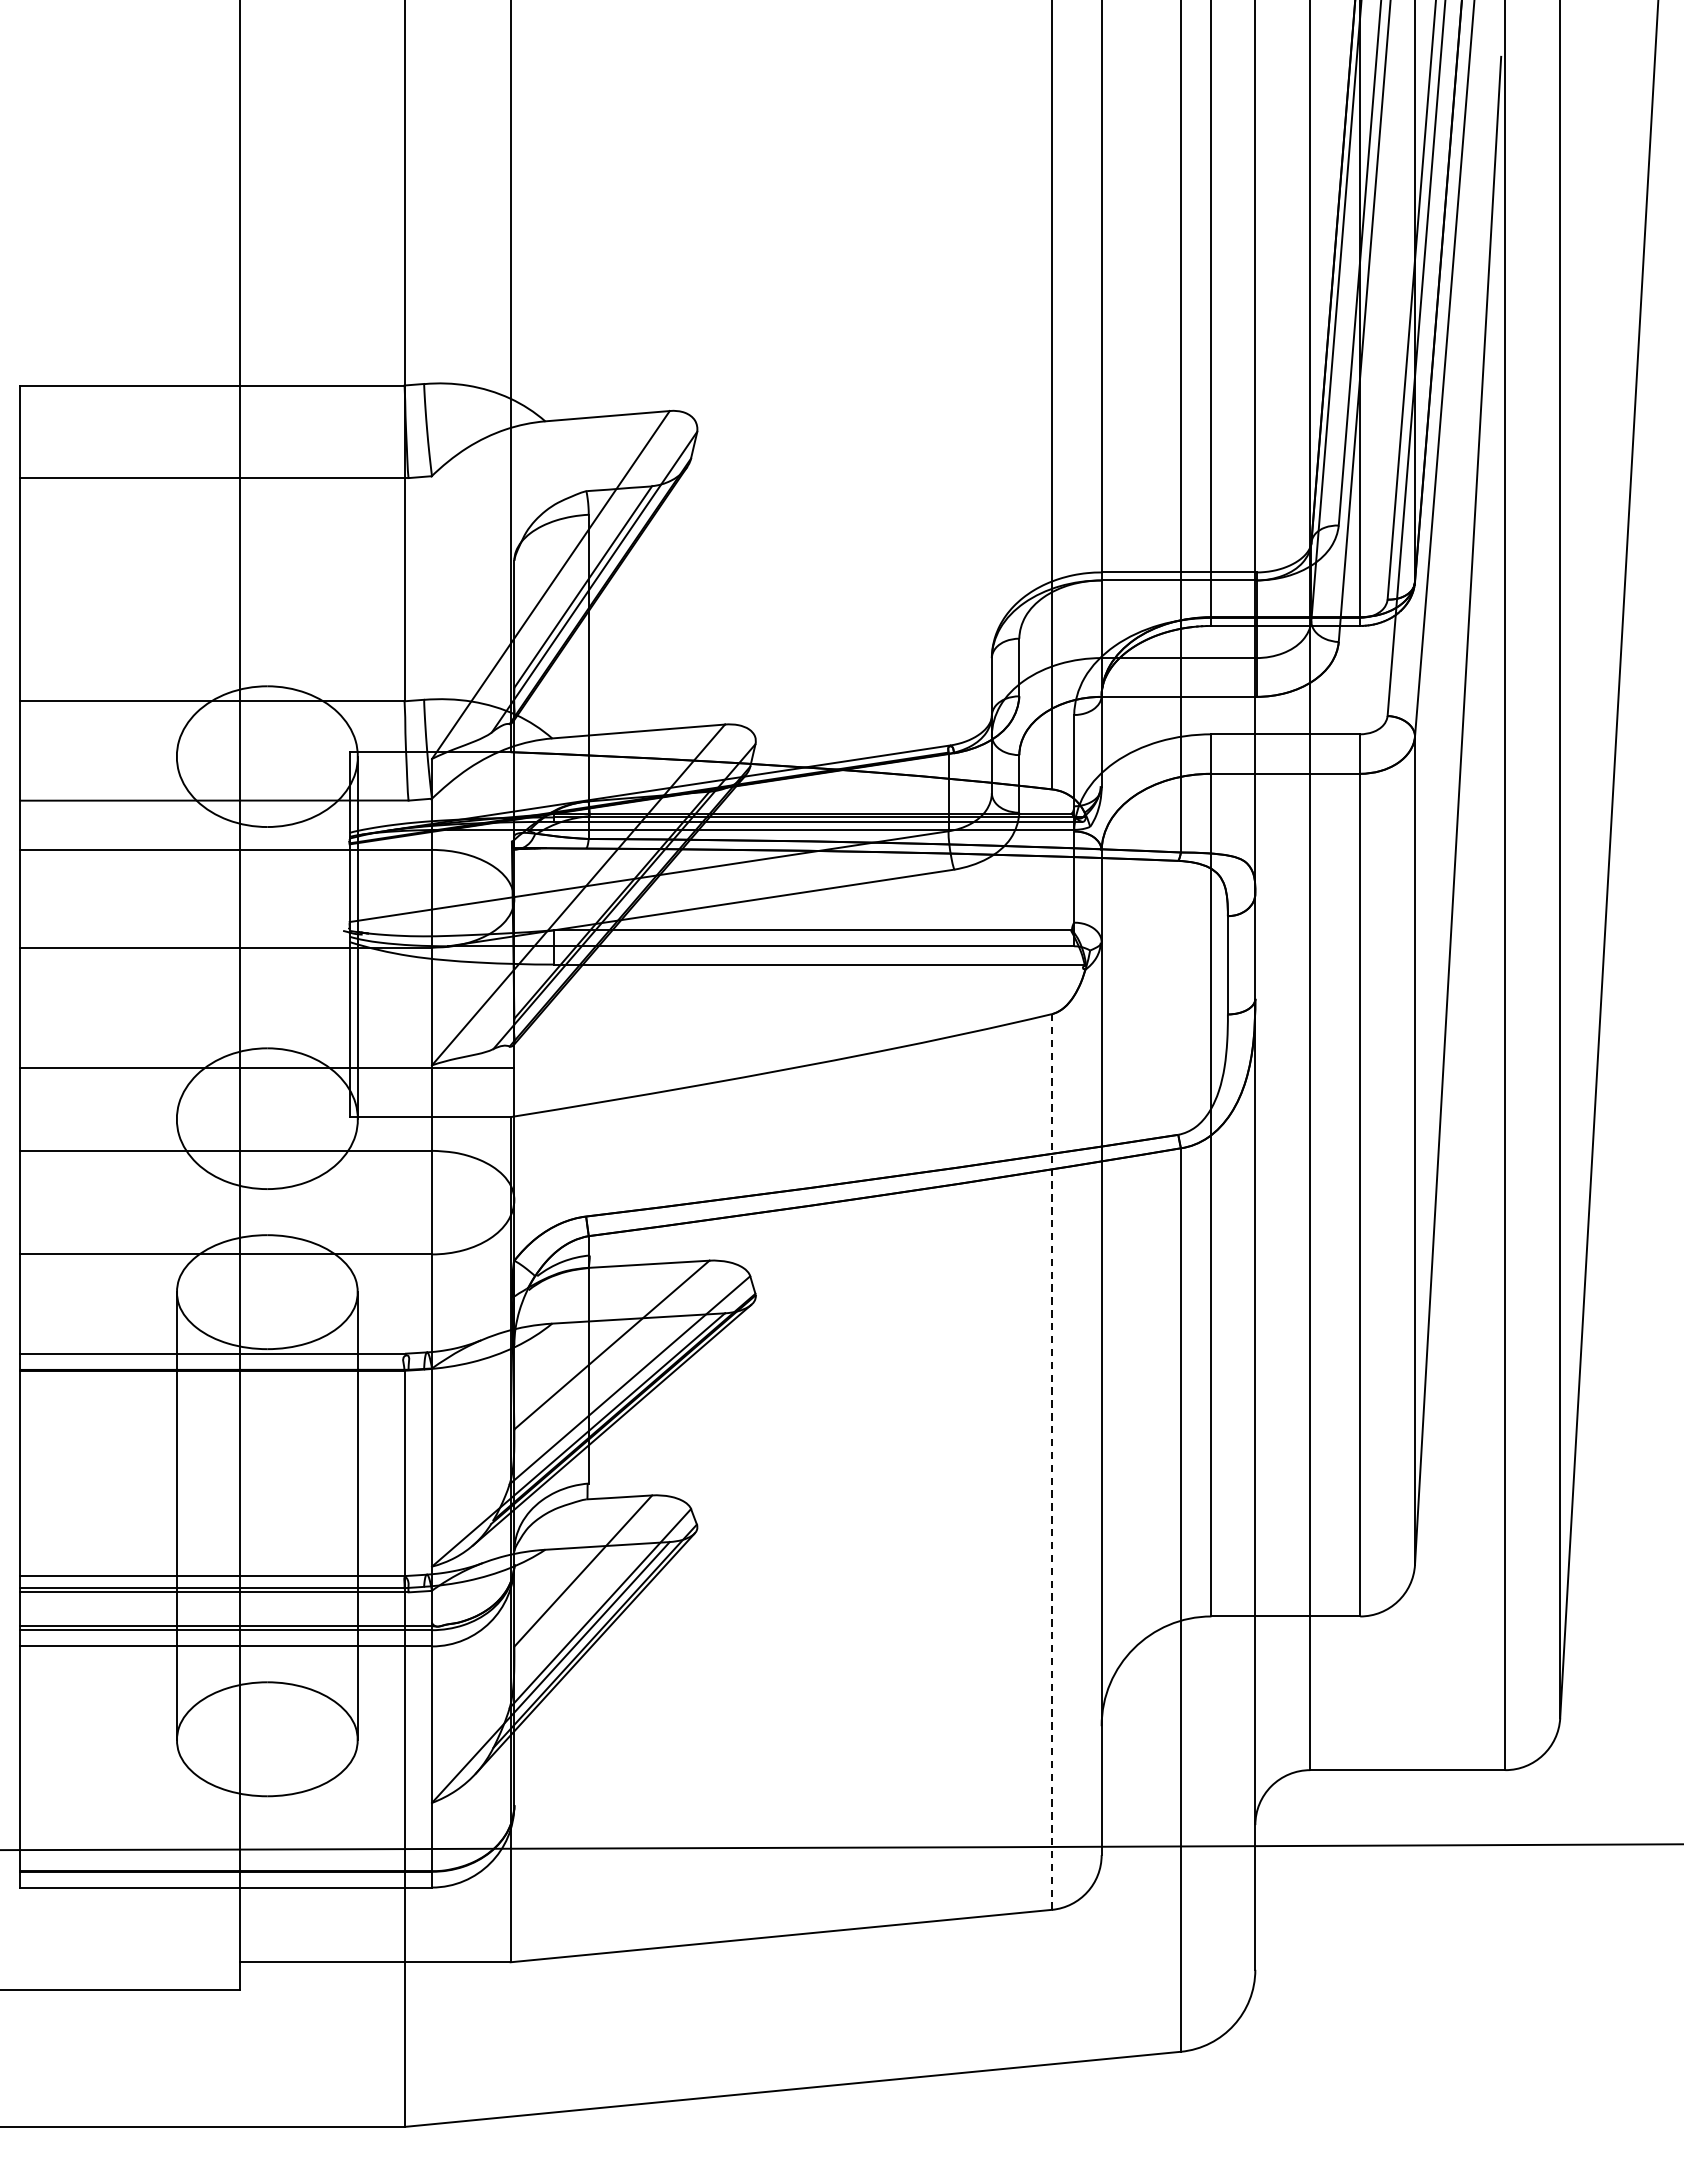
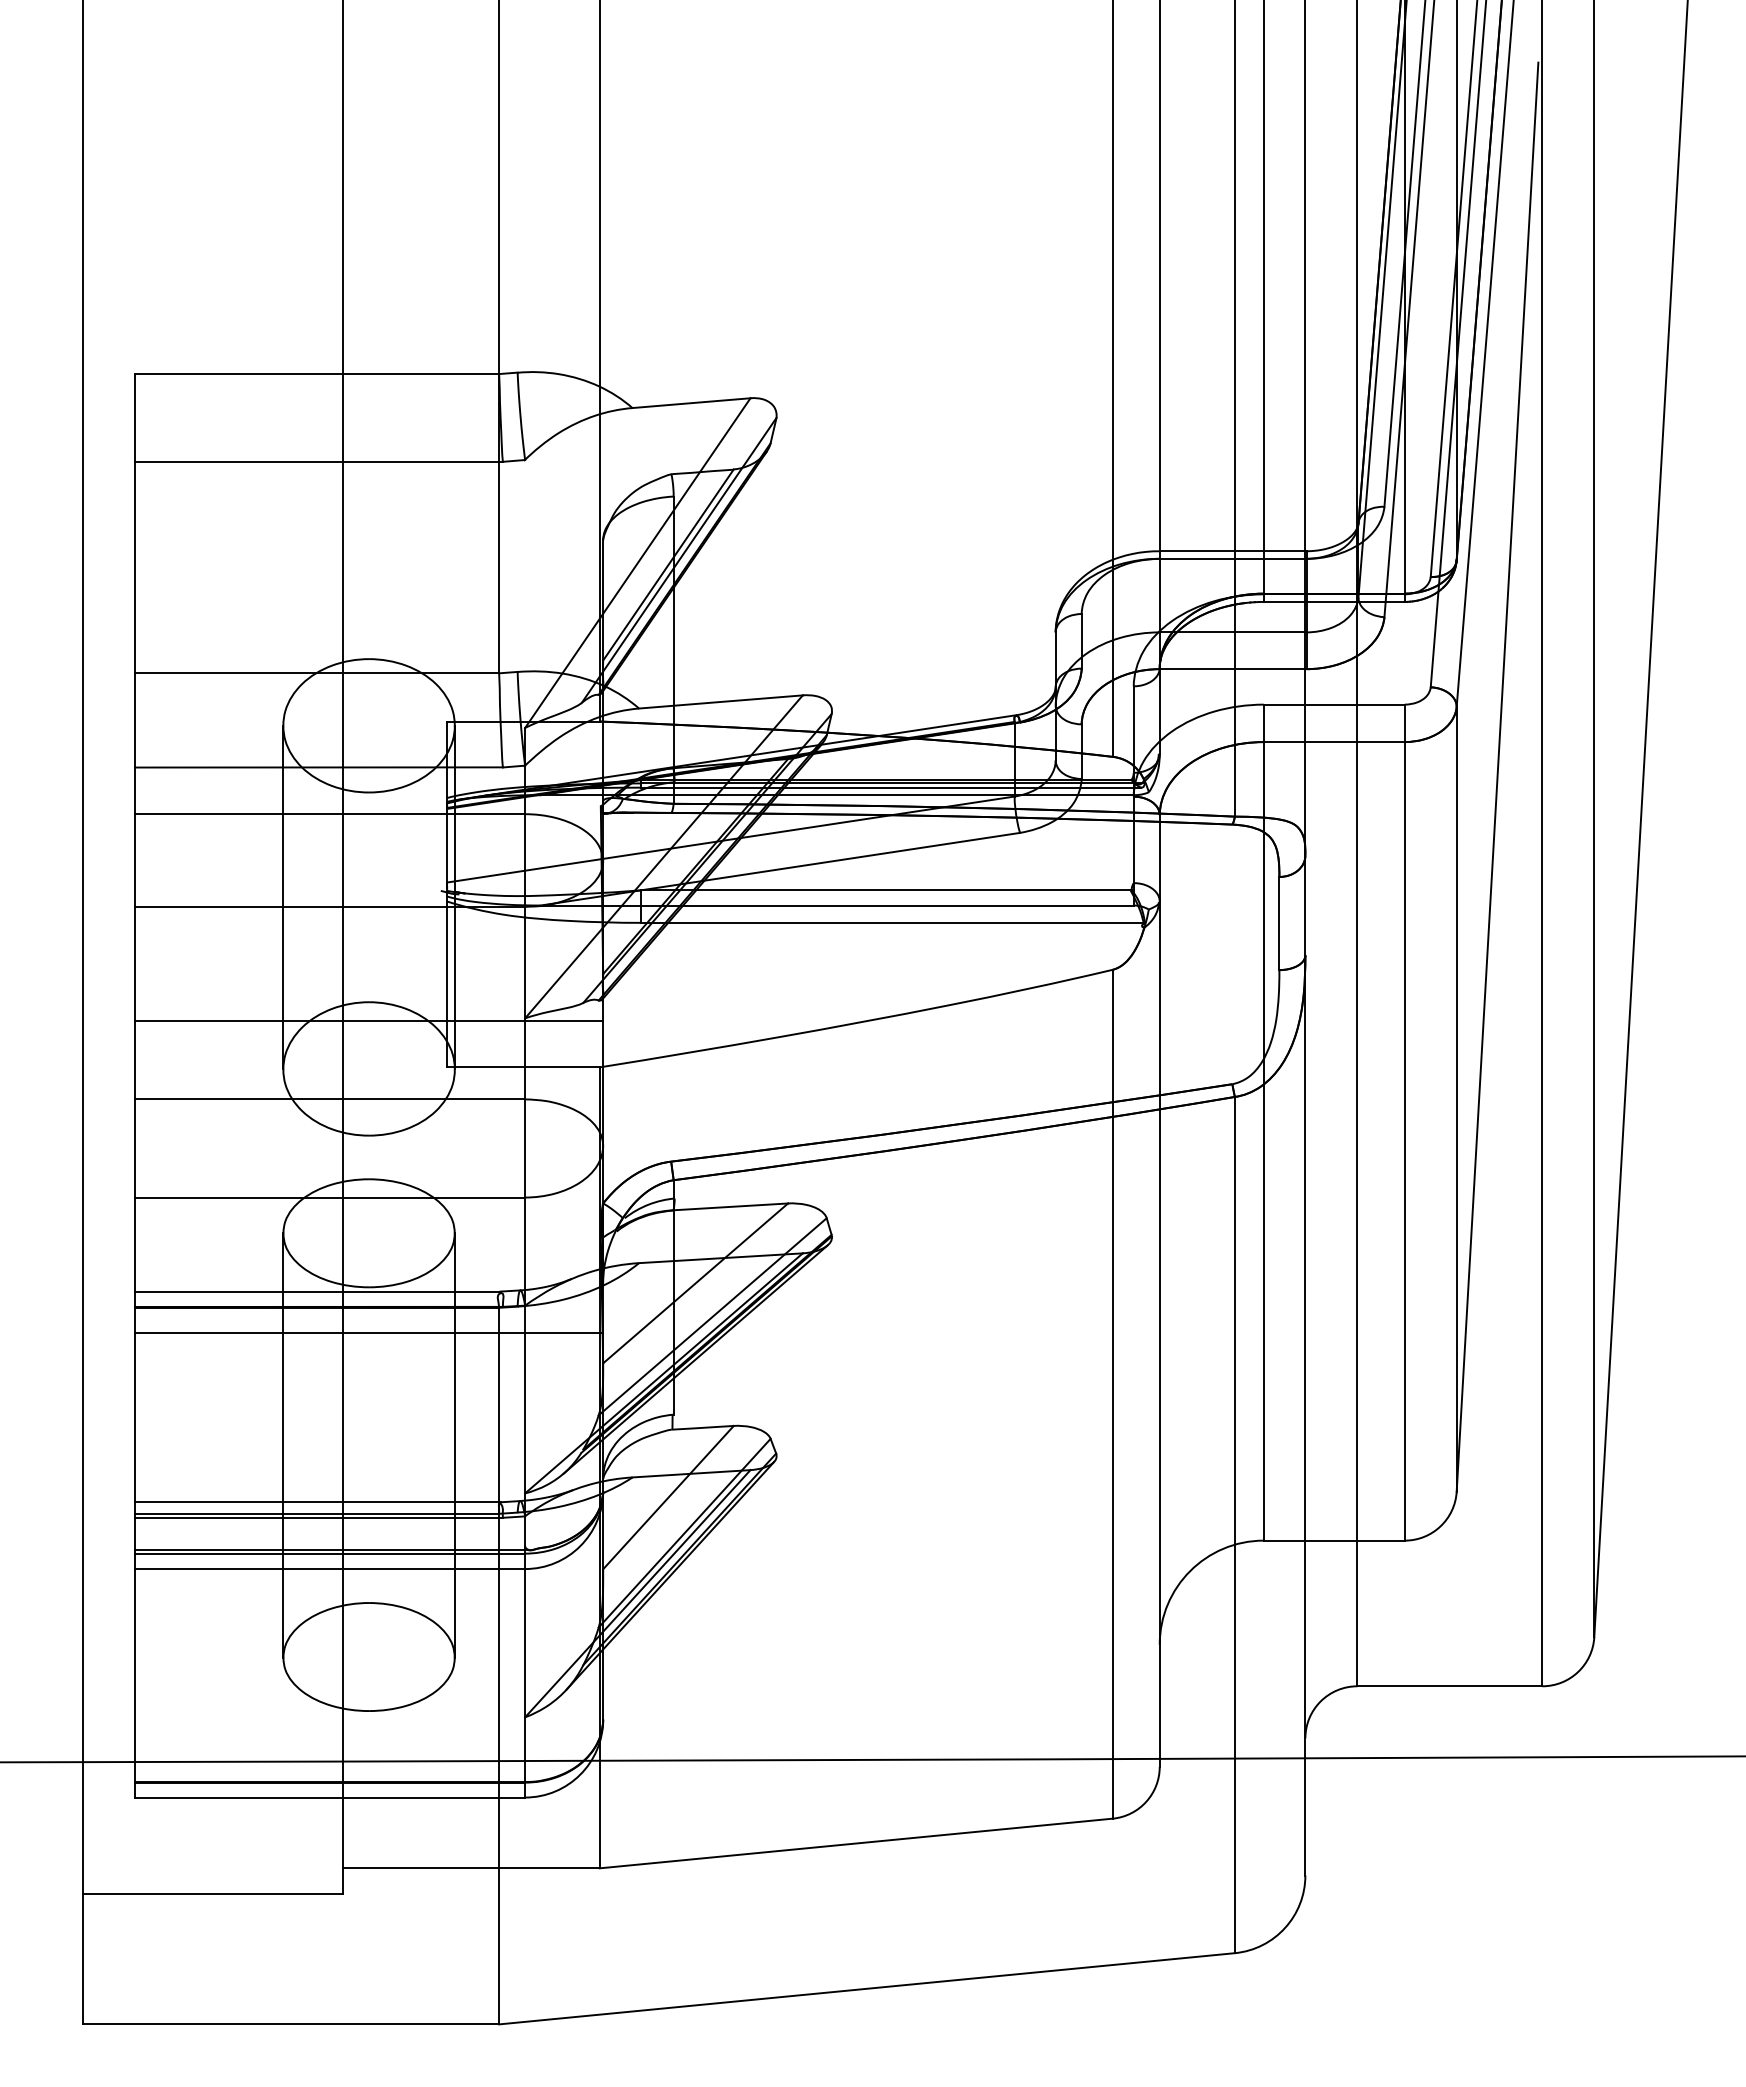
line: (177, 937) -> (283, 897), added
line: (267, 1396) -> (369, 1332), added
line: (1051, 1461) -> (1112, 1393), dashed -> solid

